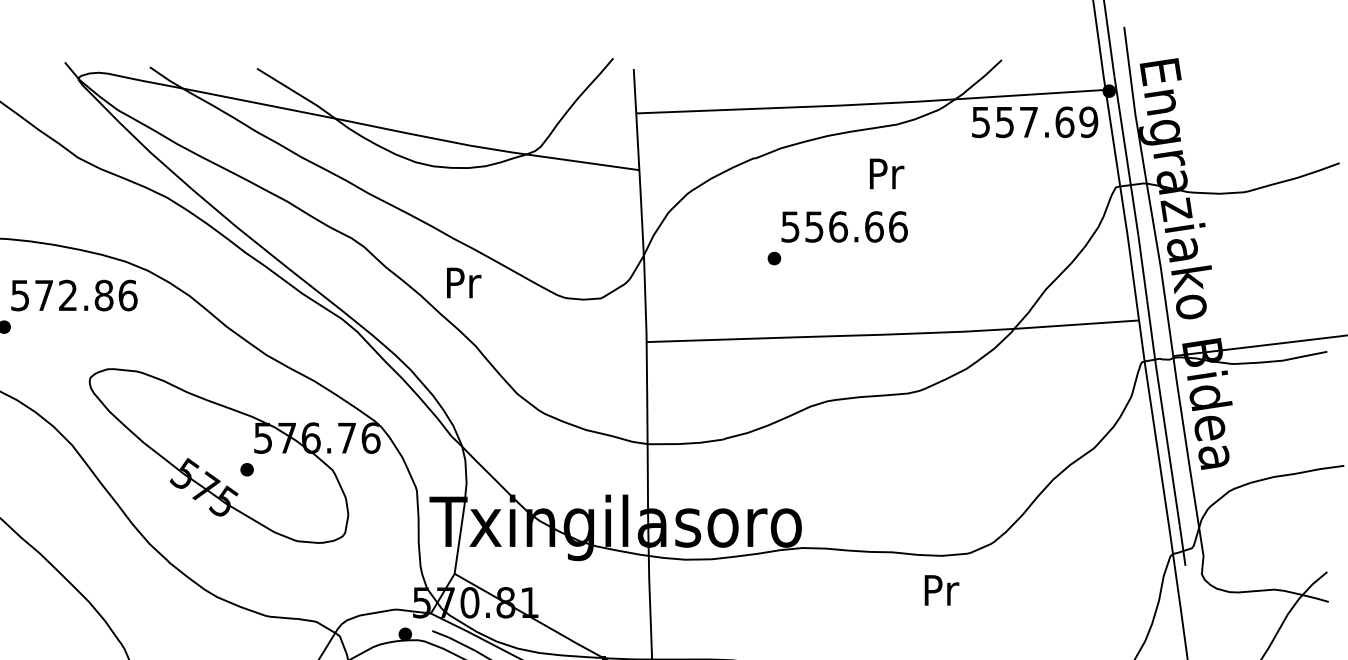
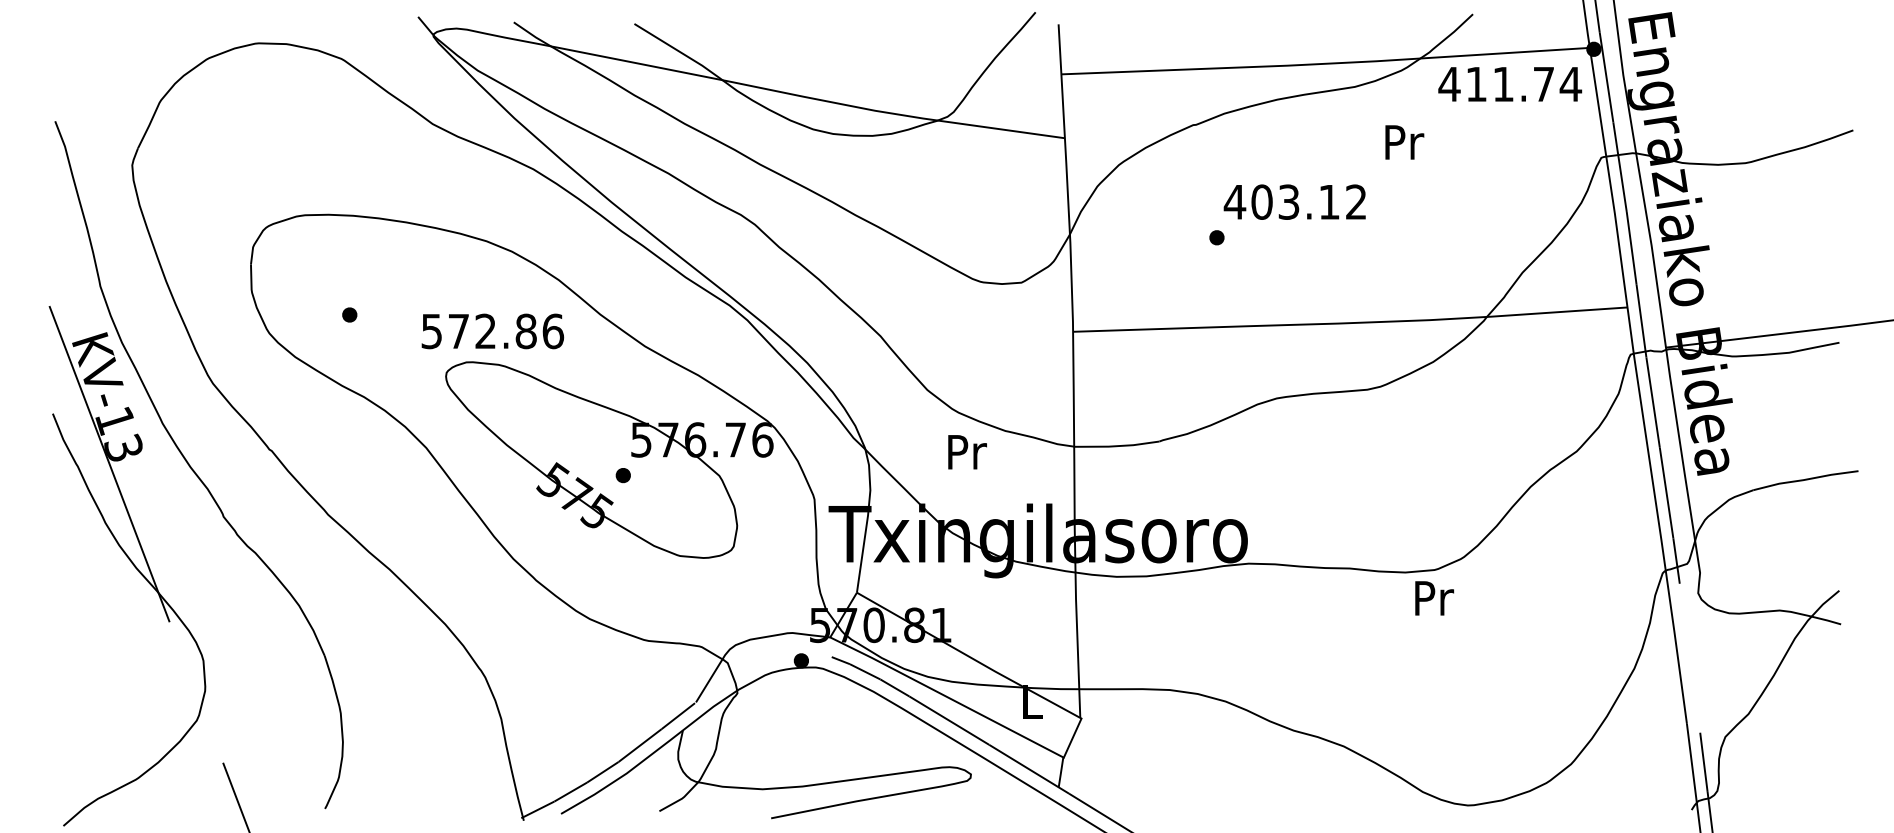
text: (1035, 122) -> (1510, 84), 557.69 -> 411.74
text: (886, 173) -> (1404, 142), moved
text: (844, 226) -> (1295, 201), 556.66 -> 403.12
text: (464, 283) -> (967, 452), moved
text: (74, 295) -> (492, 331), moved
text: (941, 590) -> (1434, 598), moved

